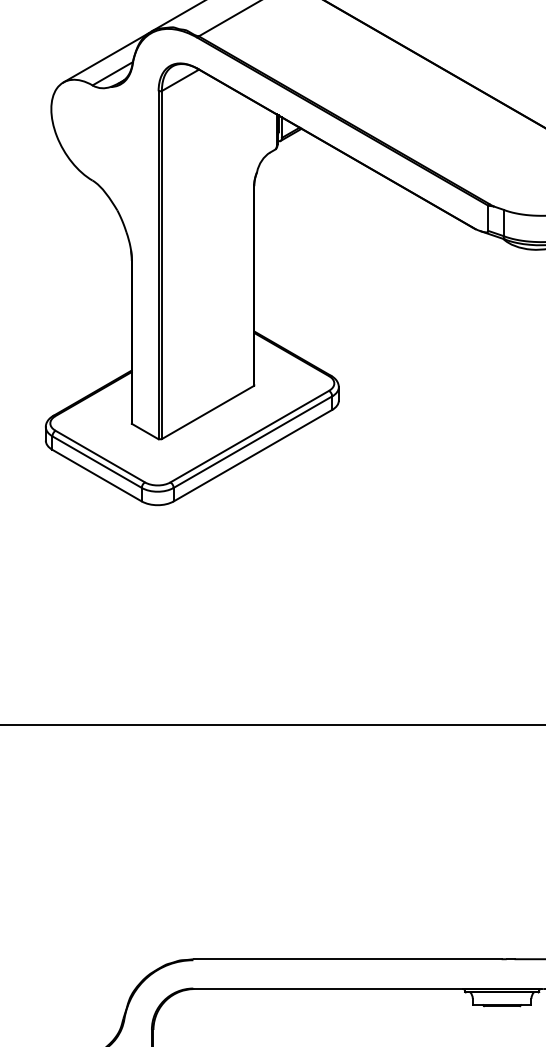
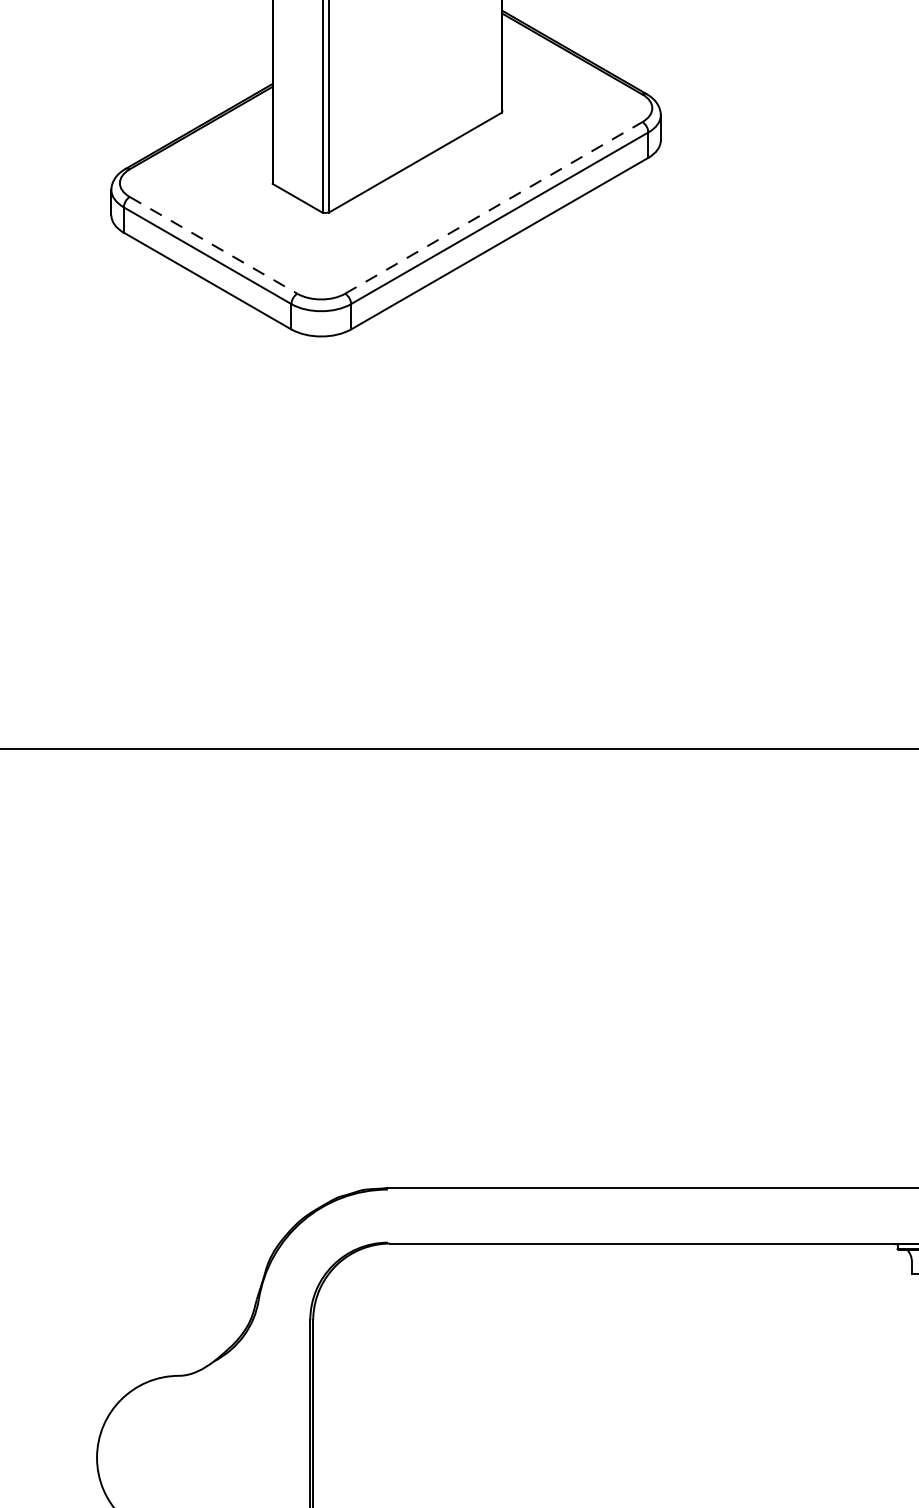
line: (249, 436) -> (493, 207), solid -> dashed
line: (100, 456) -> (213, 245), solid -> dashed

